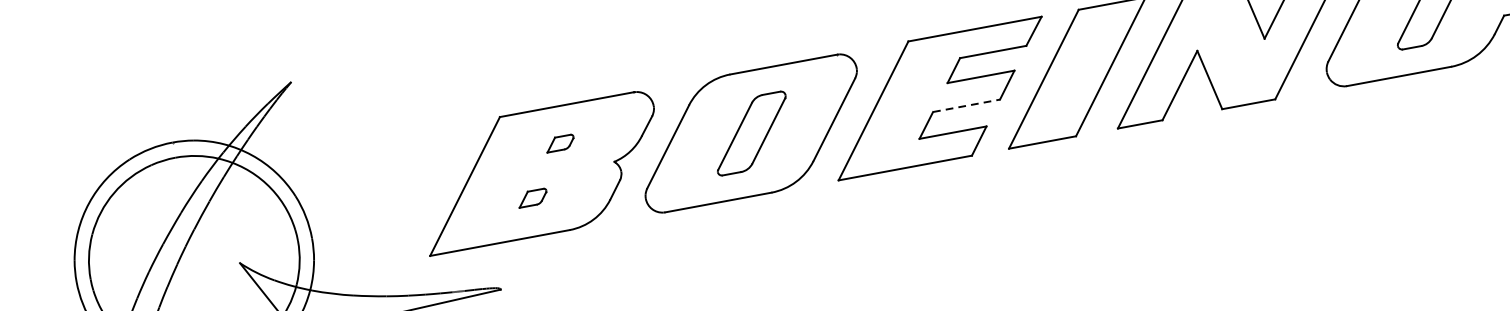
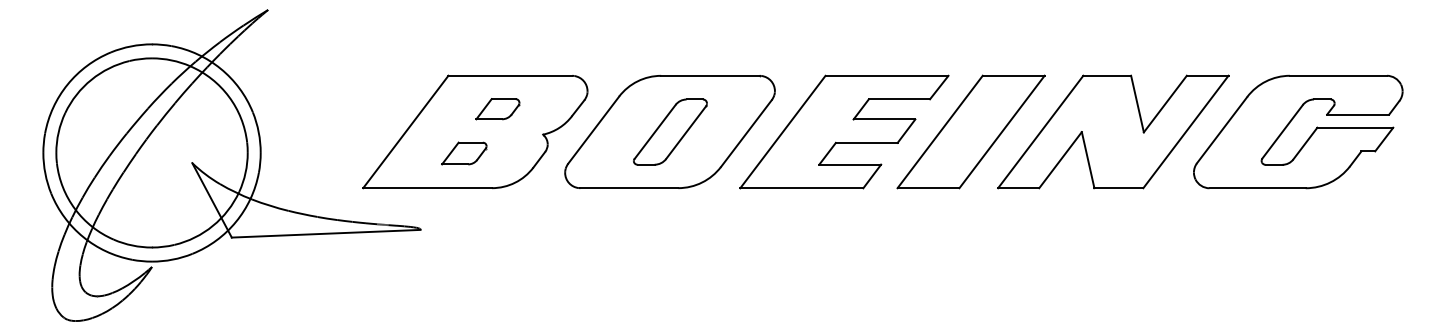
line: (966, 105) -> (866, 142), dashed -> solid
part: (559, 143) -> (497, 109), size x1.67
part: (532, 198) -> (464, 153), size x1.67

